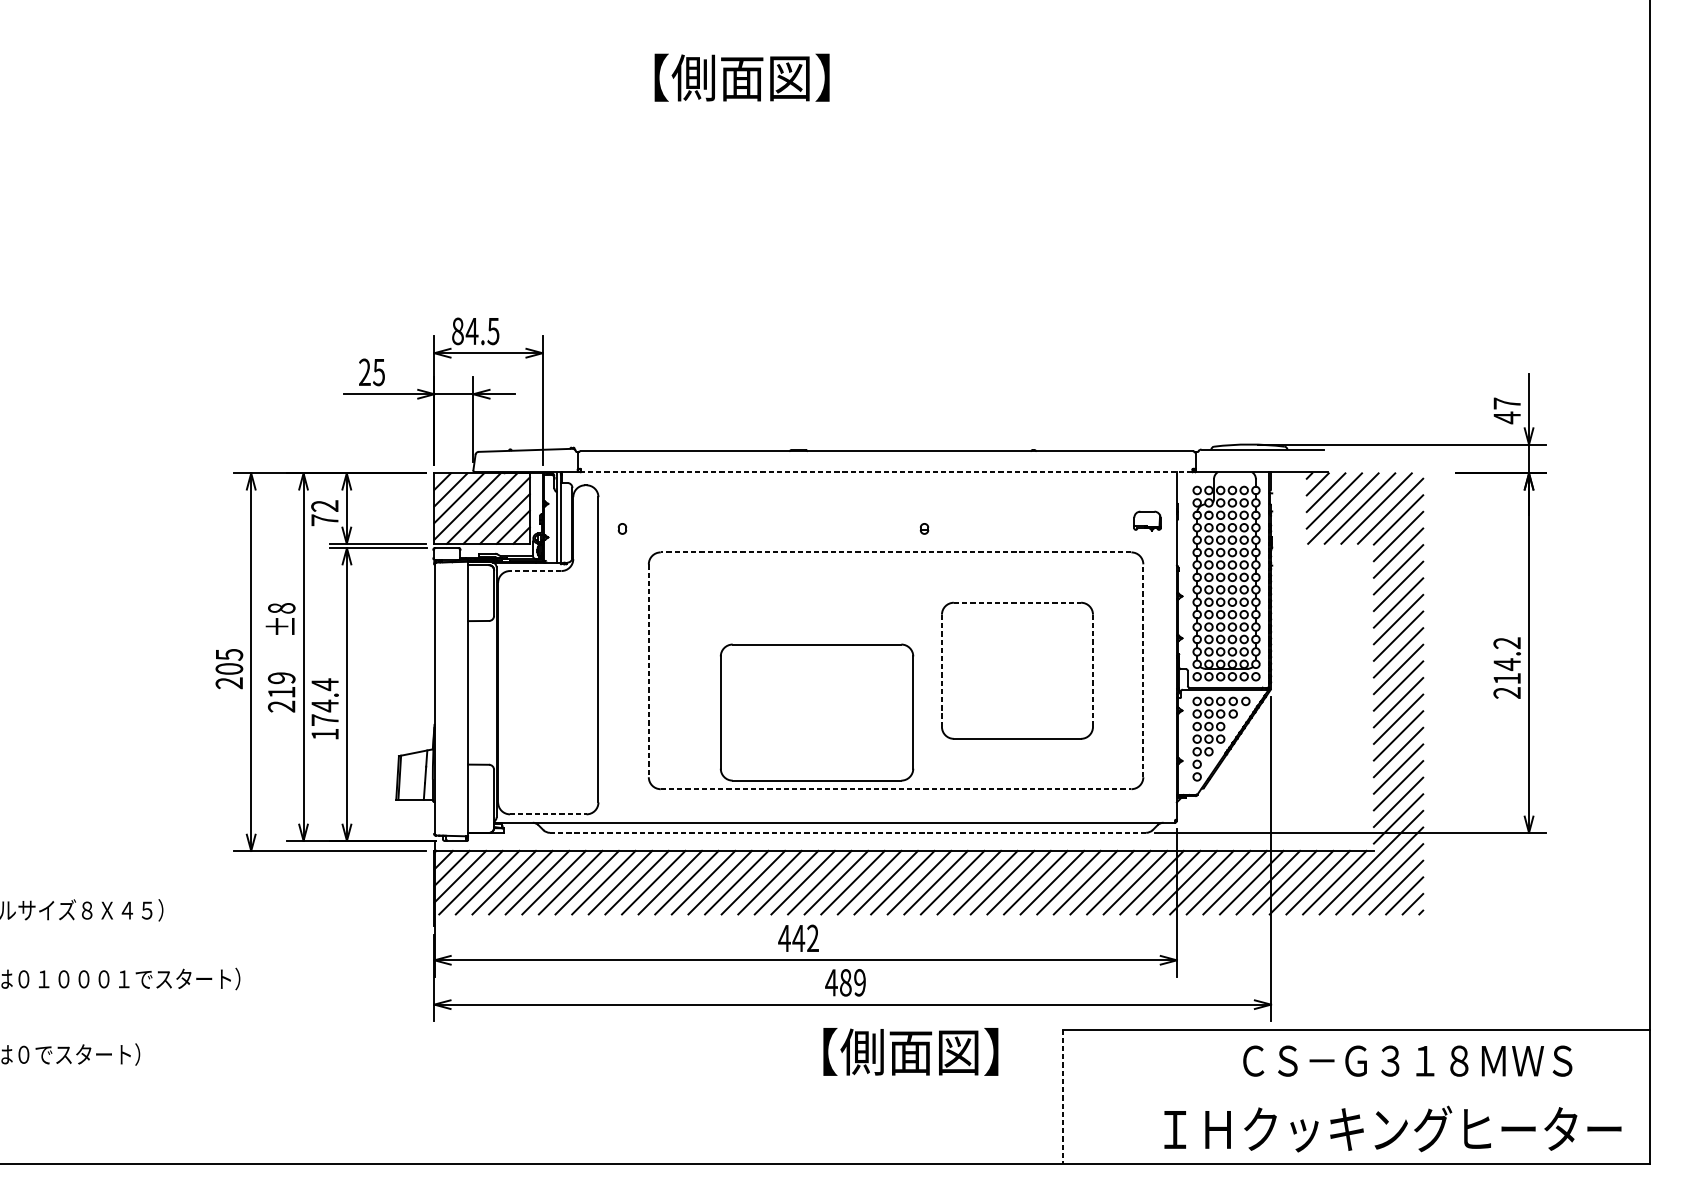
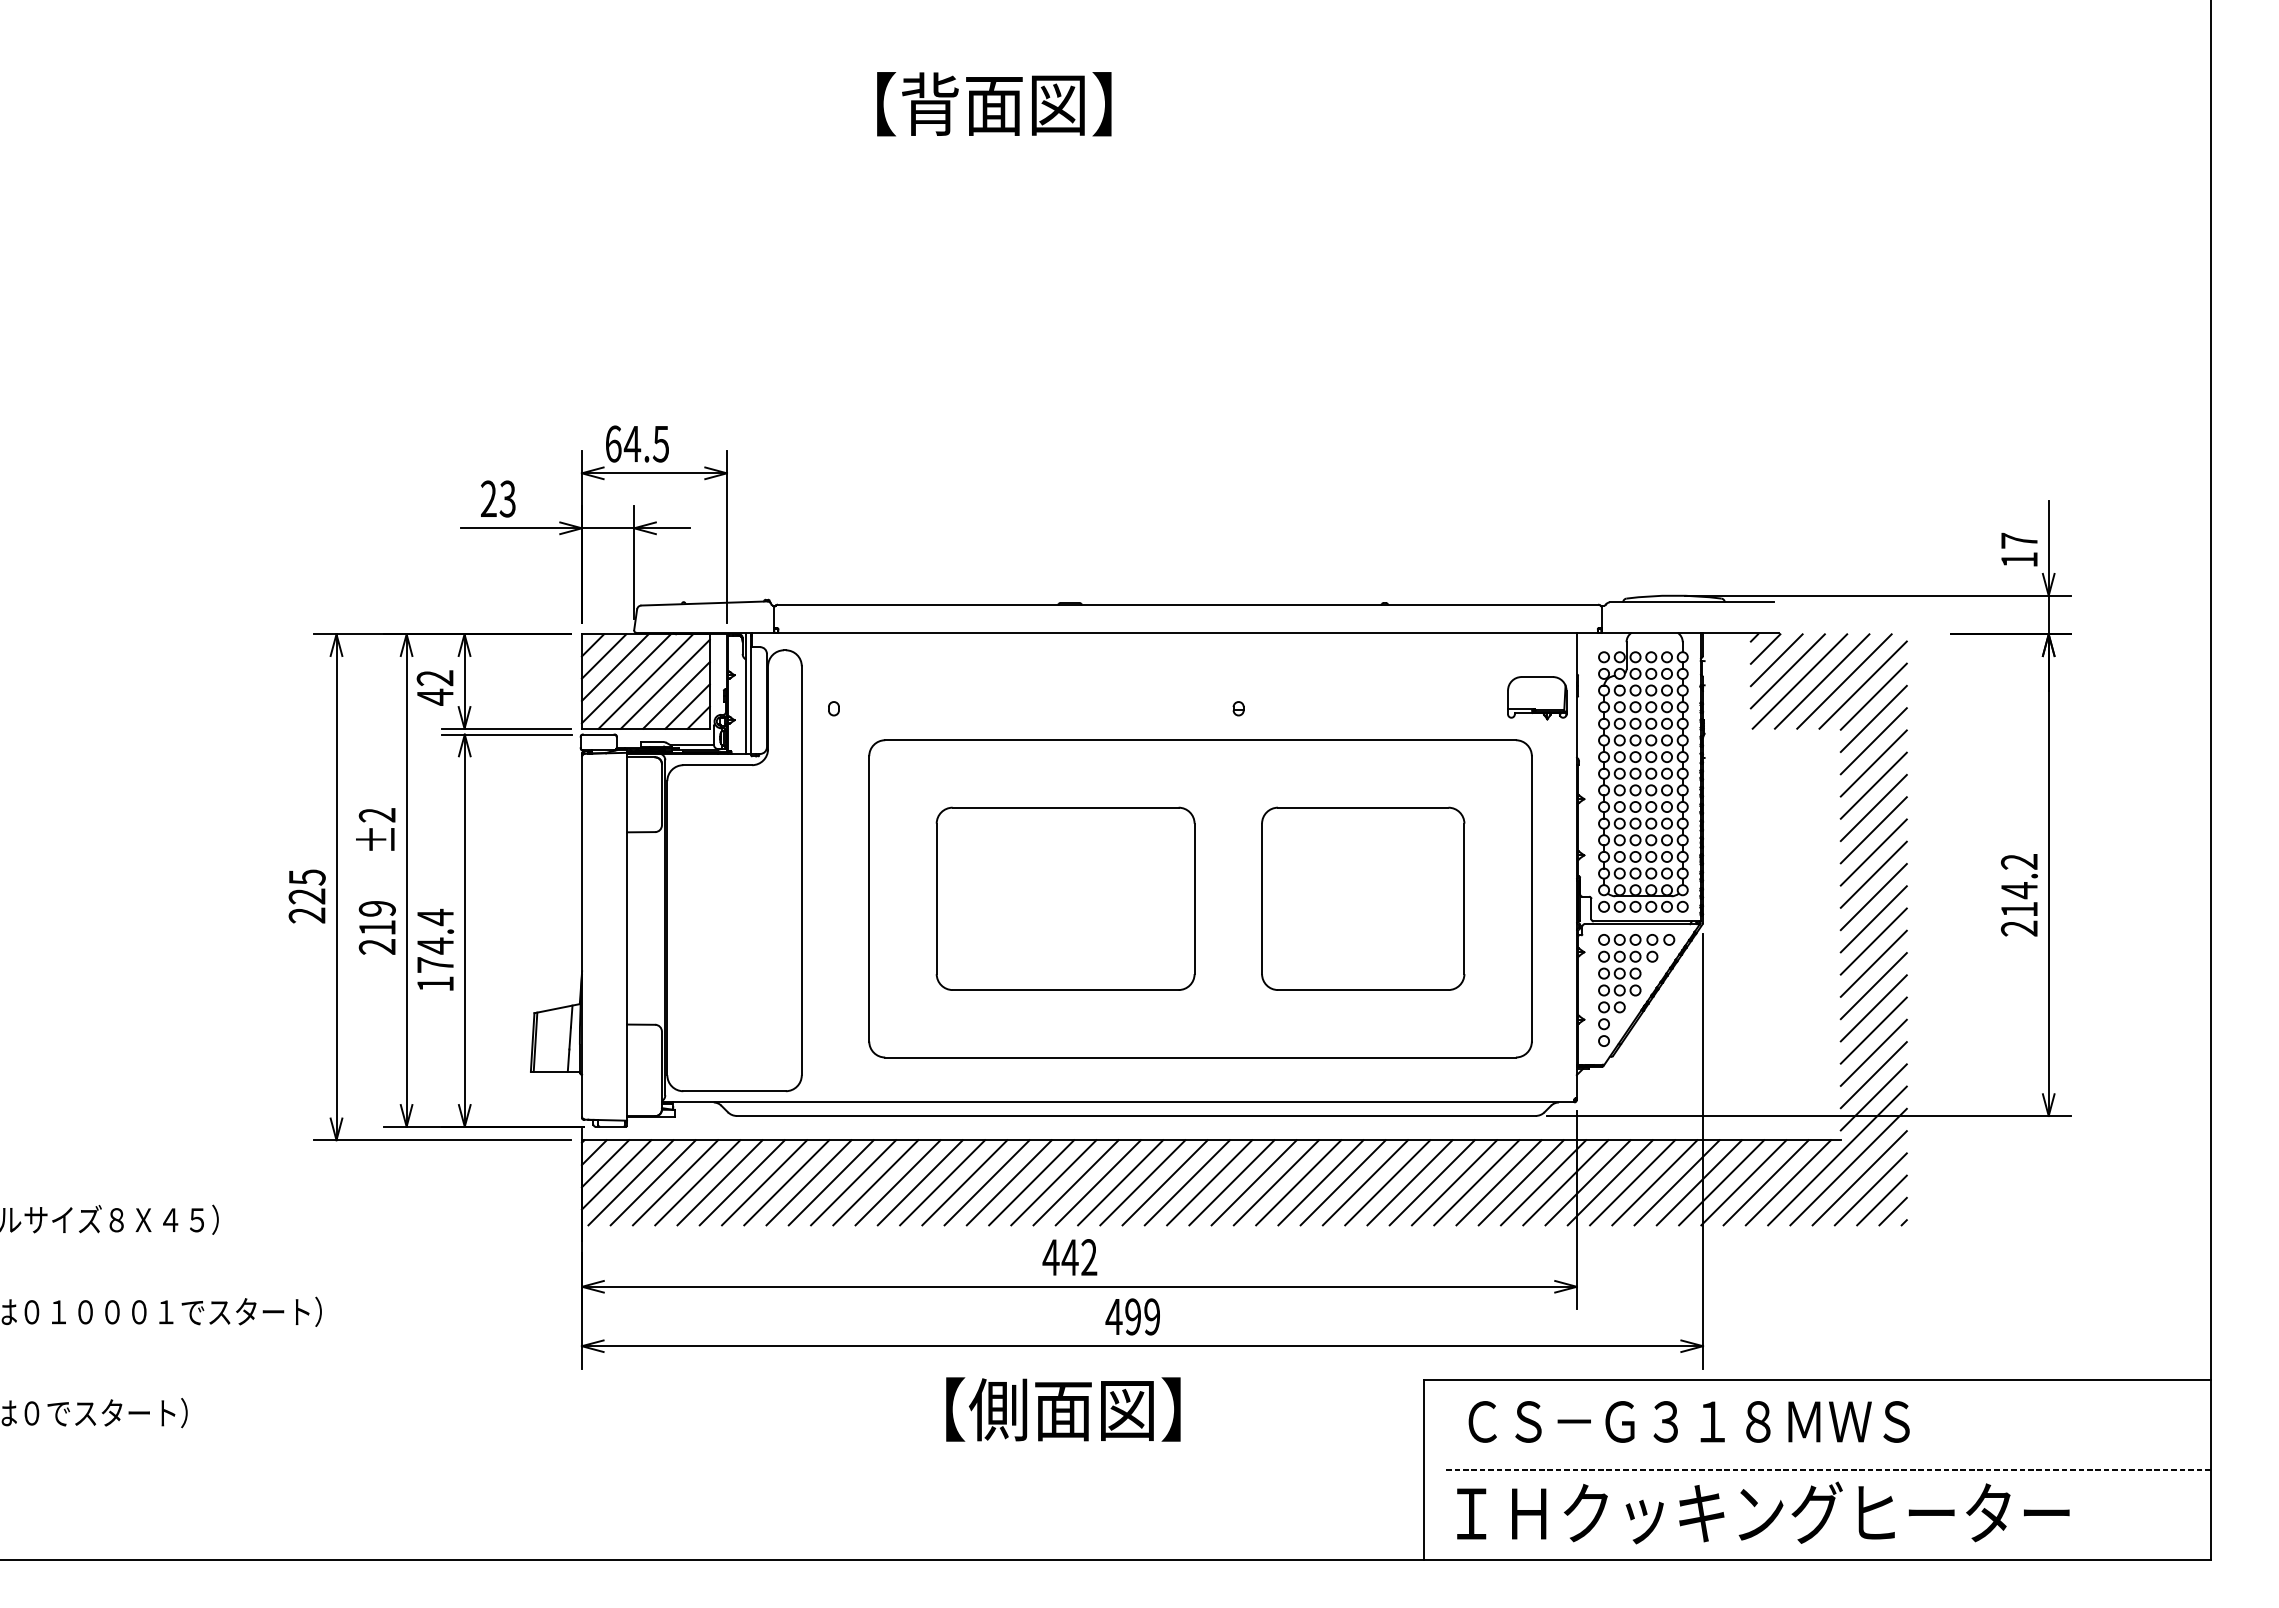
text: (693, 77) -> (928, 103), 【側面図】 -> 【背面図】
text: (457, 330) -> (613, 443), 84.5 -> 64.5
text: (378, 372) -> (507, 498), 25 -> 23
text: (1507, 417) -> (2019, 559), 47 -> 17
line: (887, 472) -> (1188, 632), dashed -> solid
text: (325, 519) -> (435, 696), 72 -> 42
part: (1147, 521) -> (1537, 698), size x1.67
line: (896, 552) -> (1200, 740), dashed -> solid
line: (535, 571) -> (717, 765), dashed -> solid
line: (1017, 602) -> (1363, 807), dashed -> solid
text: (281, 608) -> (376, 815), ±8 -> ±2
text: (228, 669) -> (306, 896), 205 -> 225
line: (648, 670) -> (869, 898), dashed -> solid
line: (942, 670) -> (1262, 898), dashed -> solid
line: (1143, 670) -> (1531, 898), dashed -> solid
line: (1093, 671) -> (1464, 899), dashed -> solid
part: (816, 712) -> (1065, 898), moved
line: (896, 789) -> (1201, 1057), dashed -> solid
line: (548, 814) -> (735, 1091), dashed -> solid
line: (847, 832) -> (1135, 1115), dashed -> solid
text: (846, 982) -> (1133, 1316), 489 -> 499
text: (910, 1051) -> (1063, 1409), moved
text: (1407, 1060) -> (1688, 1421), moved
line: (1062, 1096) -> (1423, 1469), dashed -> solid
line: (1364, 1096) -> (1828, 1469), added
text: (1393, 1128) -> (1763, 1512), moved

